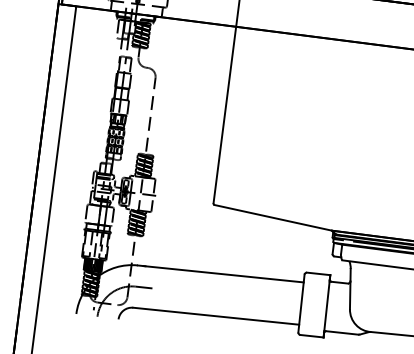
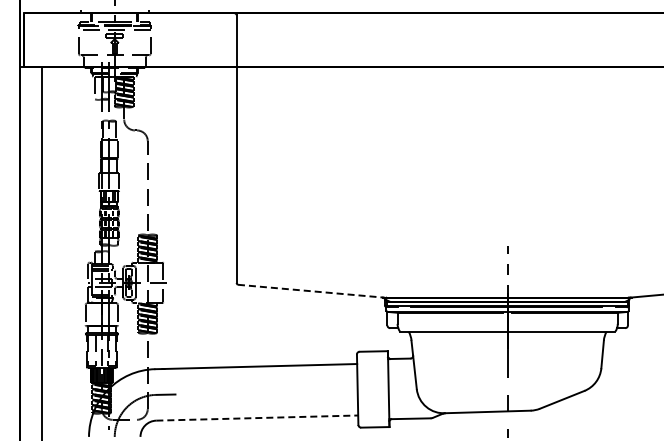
line: (273, 218) -> (310, 291), solid -> dashed
line: (216, 316) -> (257, 418), solid -> dashed

